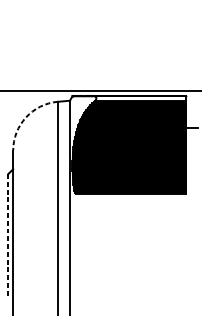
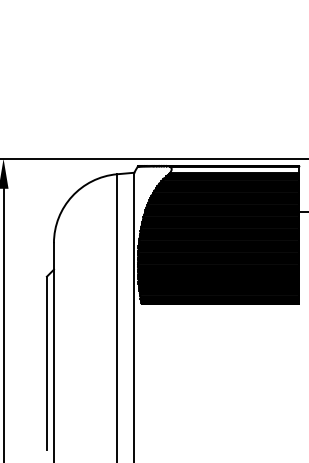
arc: (26, 117) -> (72, 196), dashed -> solid
line: (7, 235) -> (46, 363), dashed -> solid

